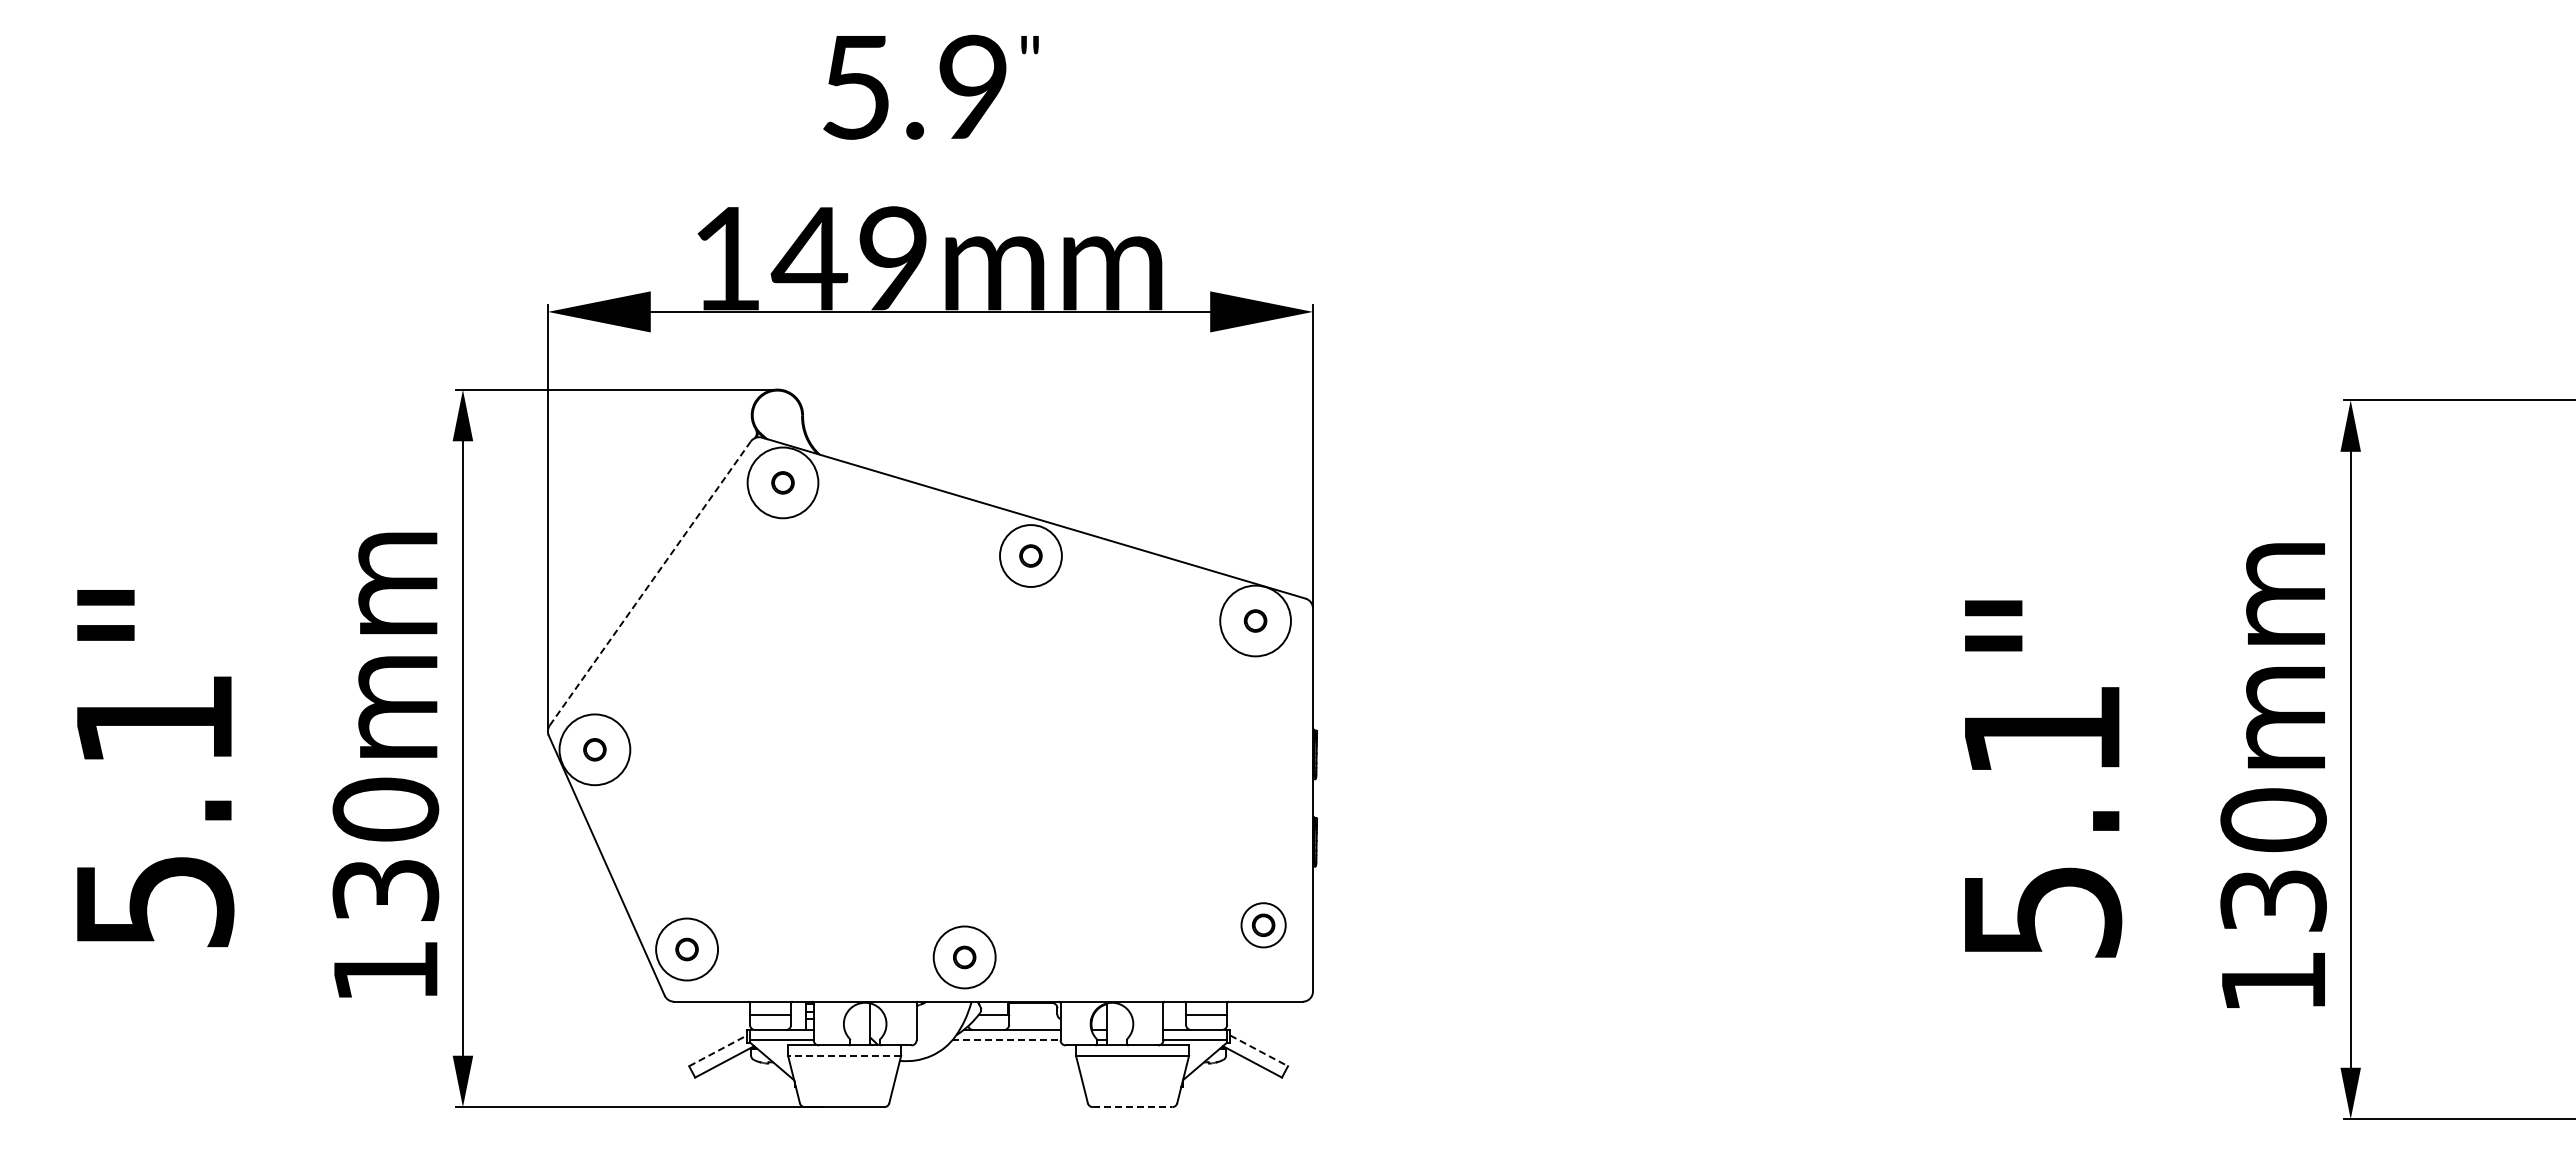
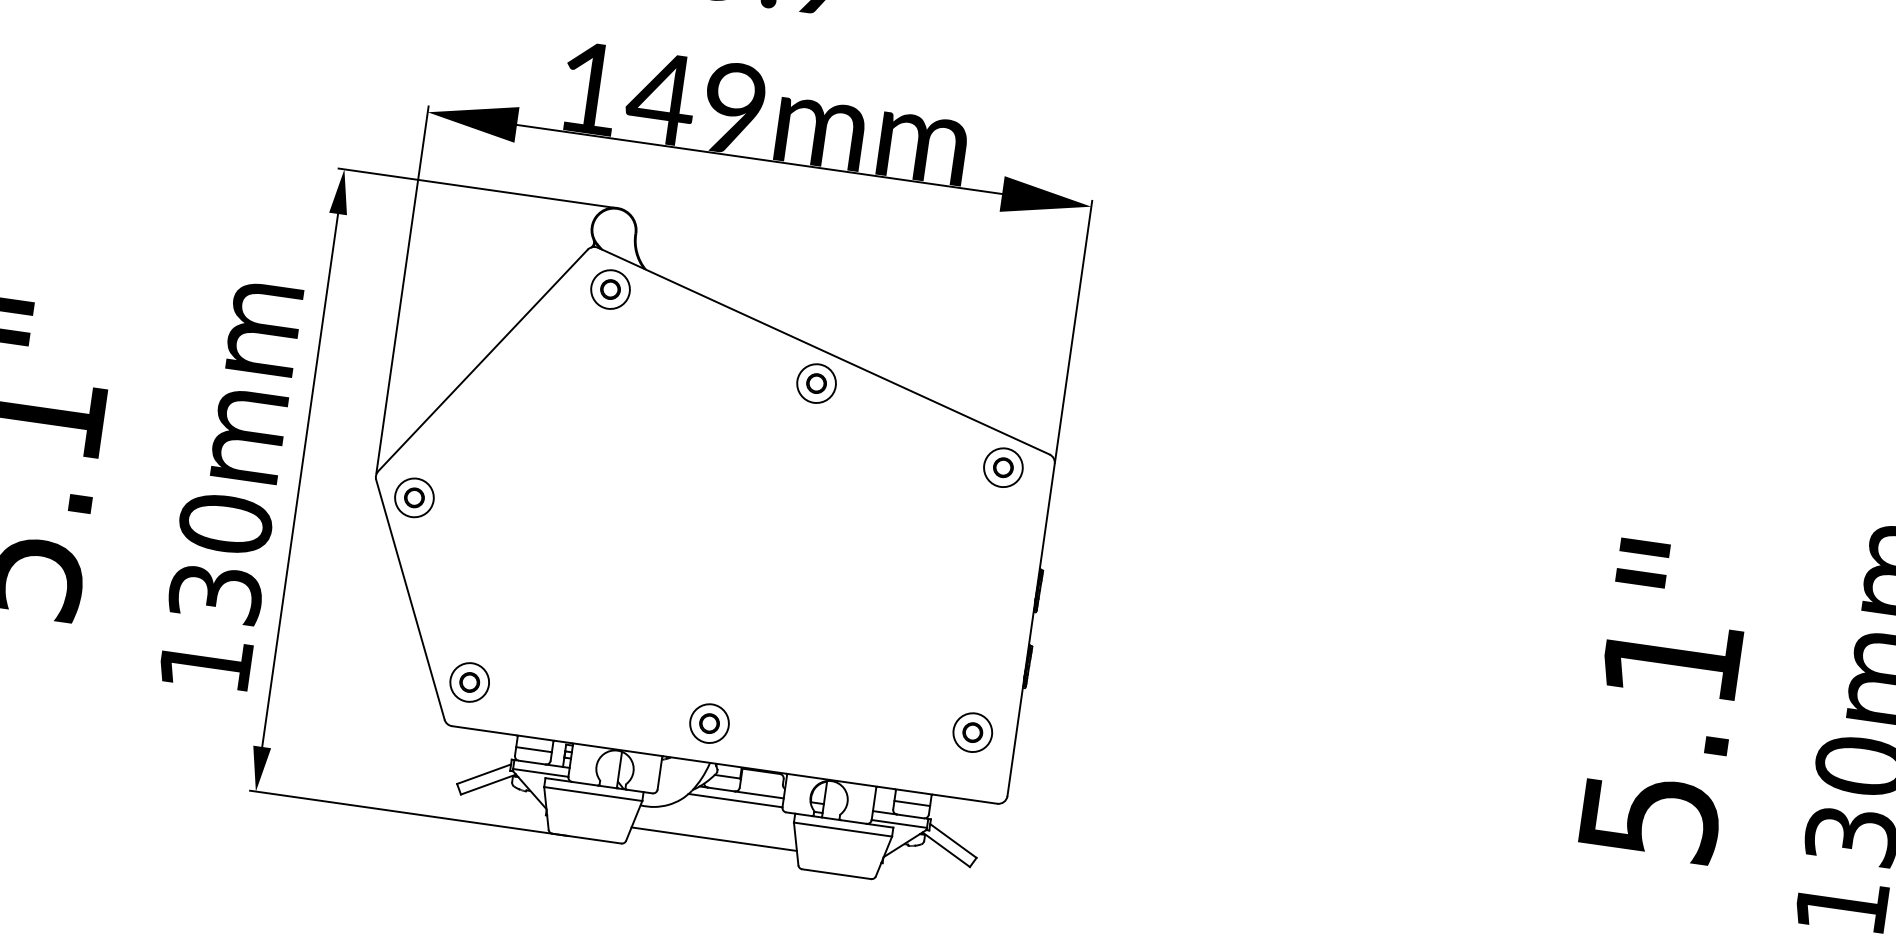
circle: (782, 482) -> (610, 289), size x0.62
circle: (1030, 555) -> (816, 383), size x0.71
line: (650, 583) -> (483, 360), dashed -> solid
circle: (1255, 620) -> (1003, 467), size x0.62
circle: (594, 749) -> (414, 497), size x0.62
circle: (686, 949) -> (469, 682), size x0.71
circle: (964, 957) -> (709, 723), size x0.71
line: (1006, 1040) -> (735, 800), dashed -> solid
line: (718, 1050) -> (484, 773), dashed -> solid
line: (1259, 1050) -> (953, 840), dashed -> solid
line: (844, 1055) -> (593, 793), dashed -> solid
line: (988, 1087) -> (714, 839), added
line: (1132, 1107) -> (836, 874), dashed -> solid

